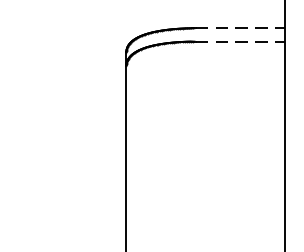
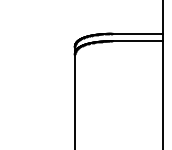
line: (240, 27) -> (137, 33), dashed -> solid
line: (240, 42) -> (137, 41), dashed -> solid

